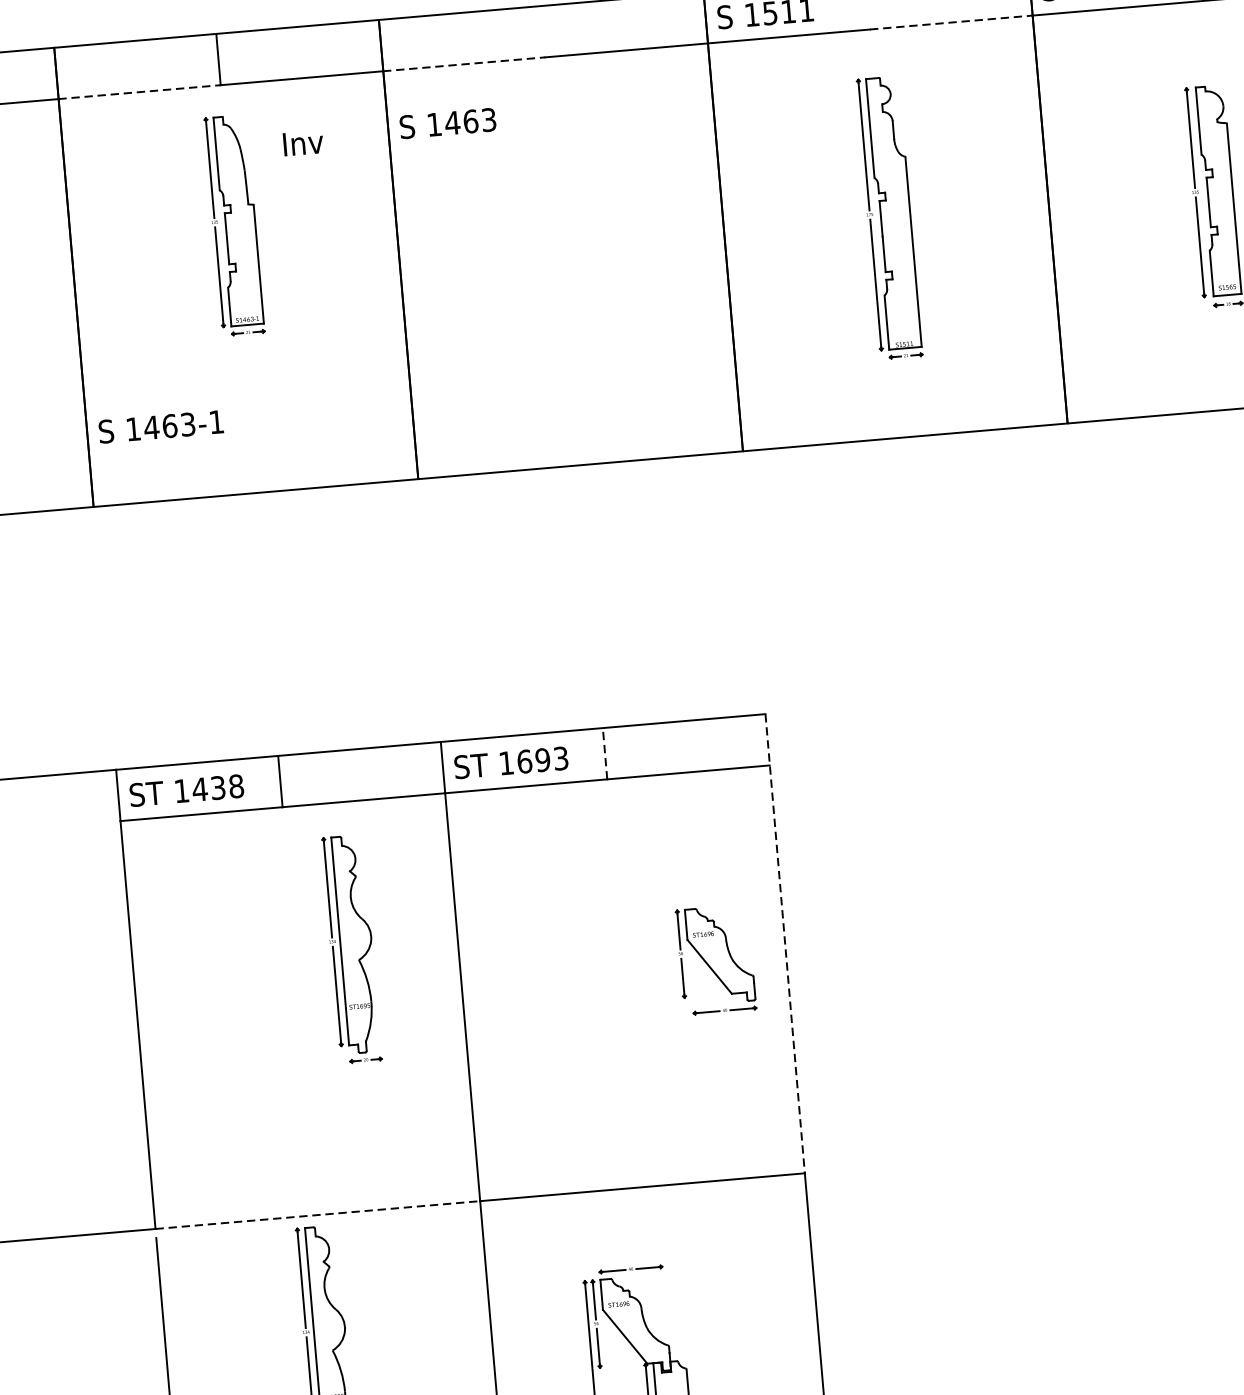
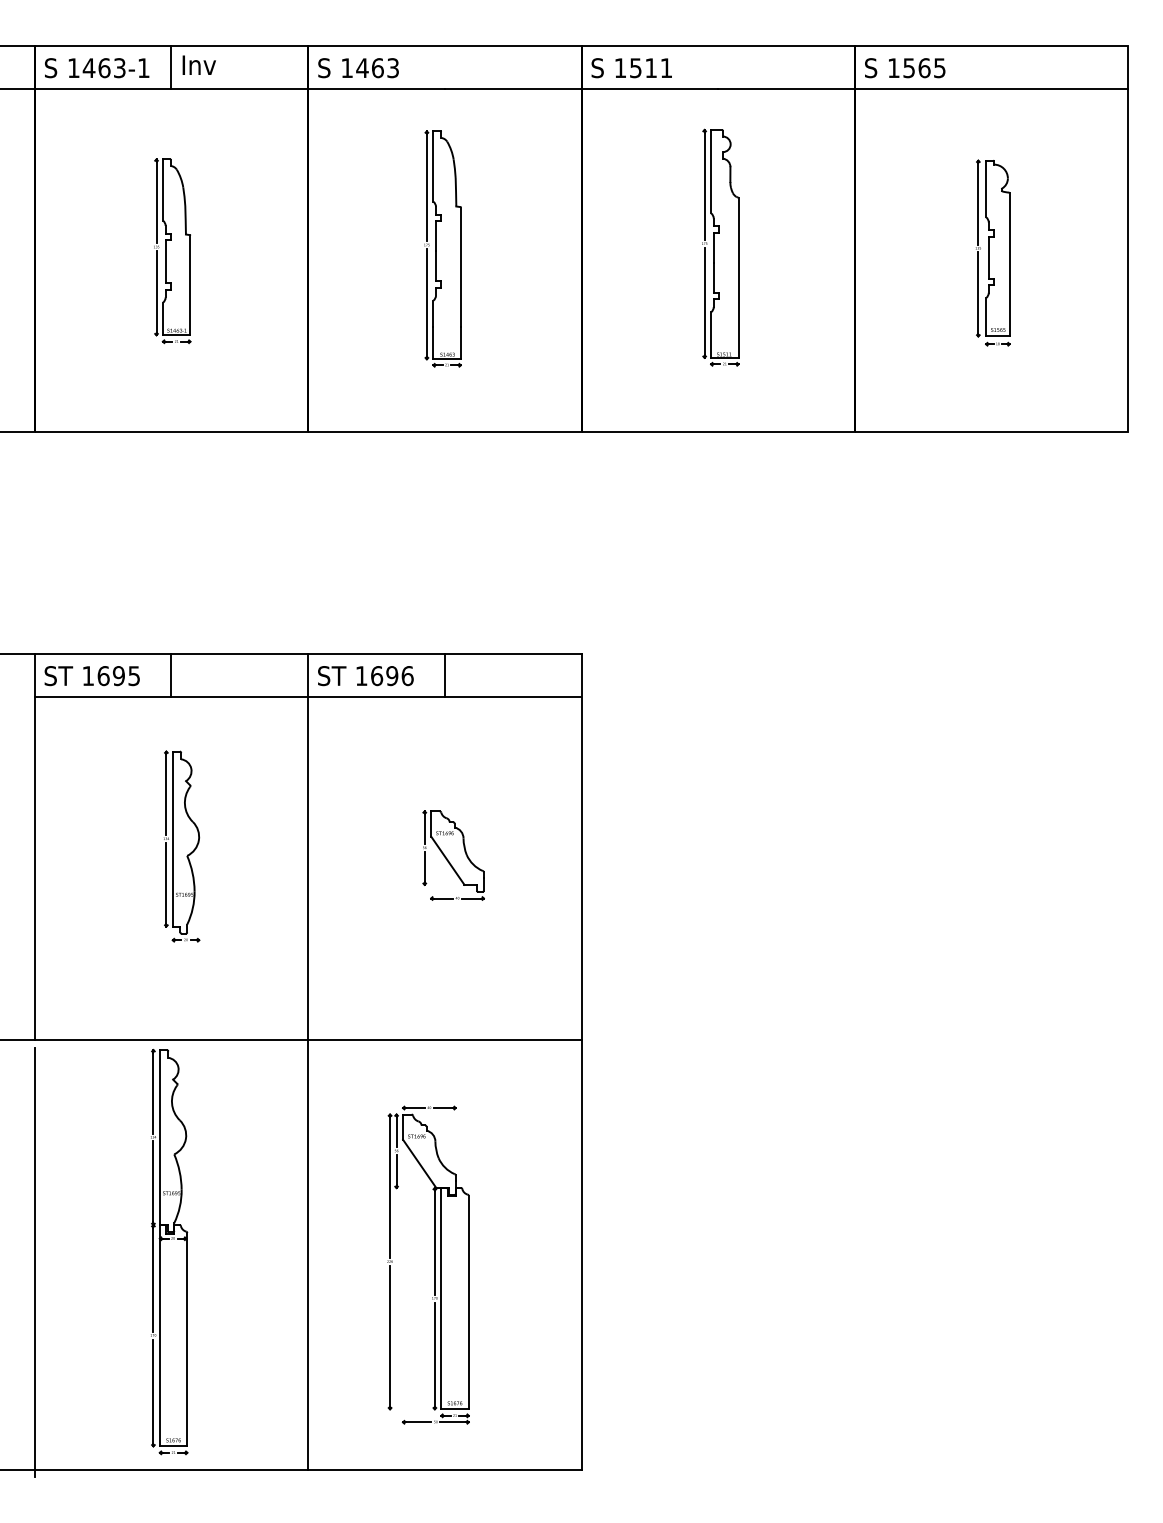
line: (951, 22) -> (786, 88), dashed -> solid
line: (464, 63) -> (376, 88), dashed -> solid
line: (140, 91) -> (103, 88), dashed -> solid
text: (447, 123) -> (358, 68), moved
text: (302, 142) -> (198, 64), moved
part: (234, 225) -> (172, 251), moved
part: (559, 247) -> (442, 248), added
text: (161, 427) -> (97, 68), moved
line: (604, 754) -> (444, 675), dashed -> solid
text: (561, 759) -> (407, 676), 1693 -> 1696
text: (217, 788) -> (118, 676), 1438 -> 1695
line: (785, 944) -> (581, 847), dashed -> solid
part: (352, 949) -> (182, 846), moved
part: (715, 960) -> (453, 855), moved
line: (317, 1215) -> (171, 1040), dashed -> solid

